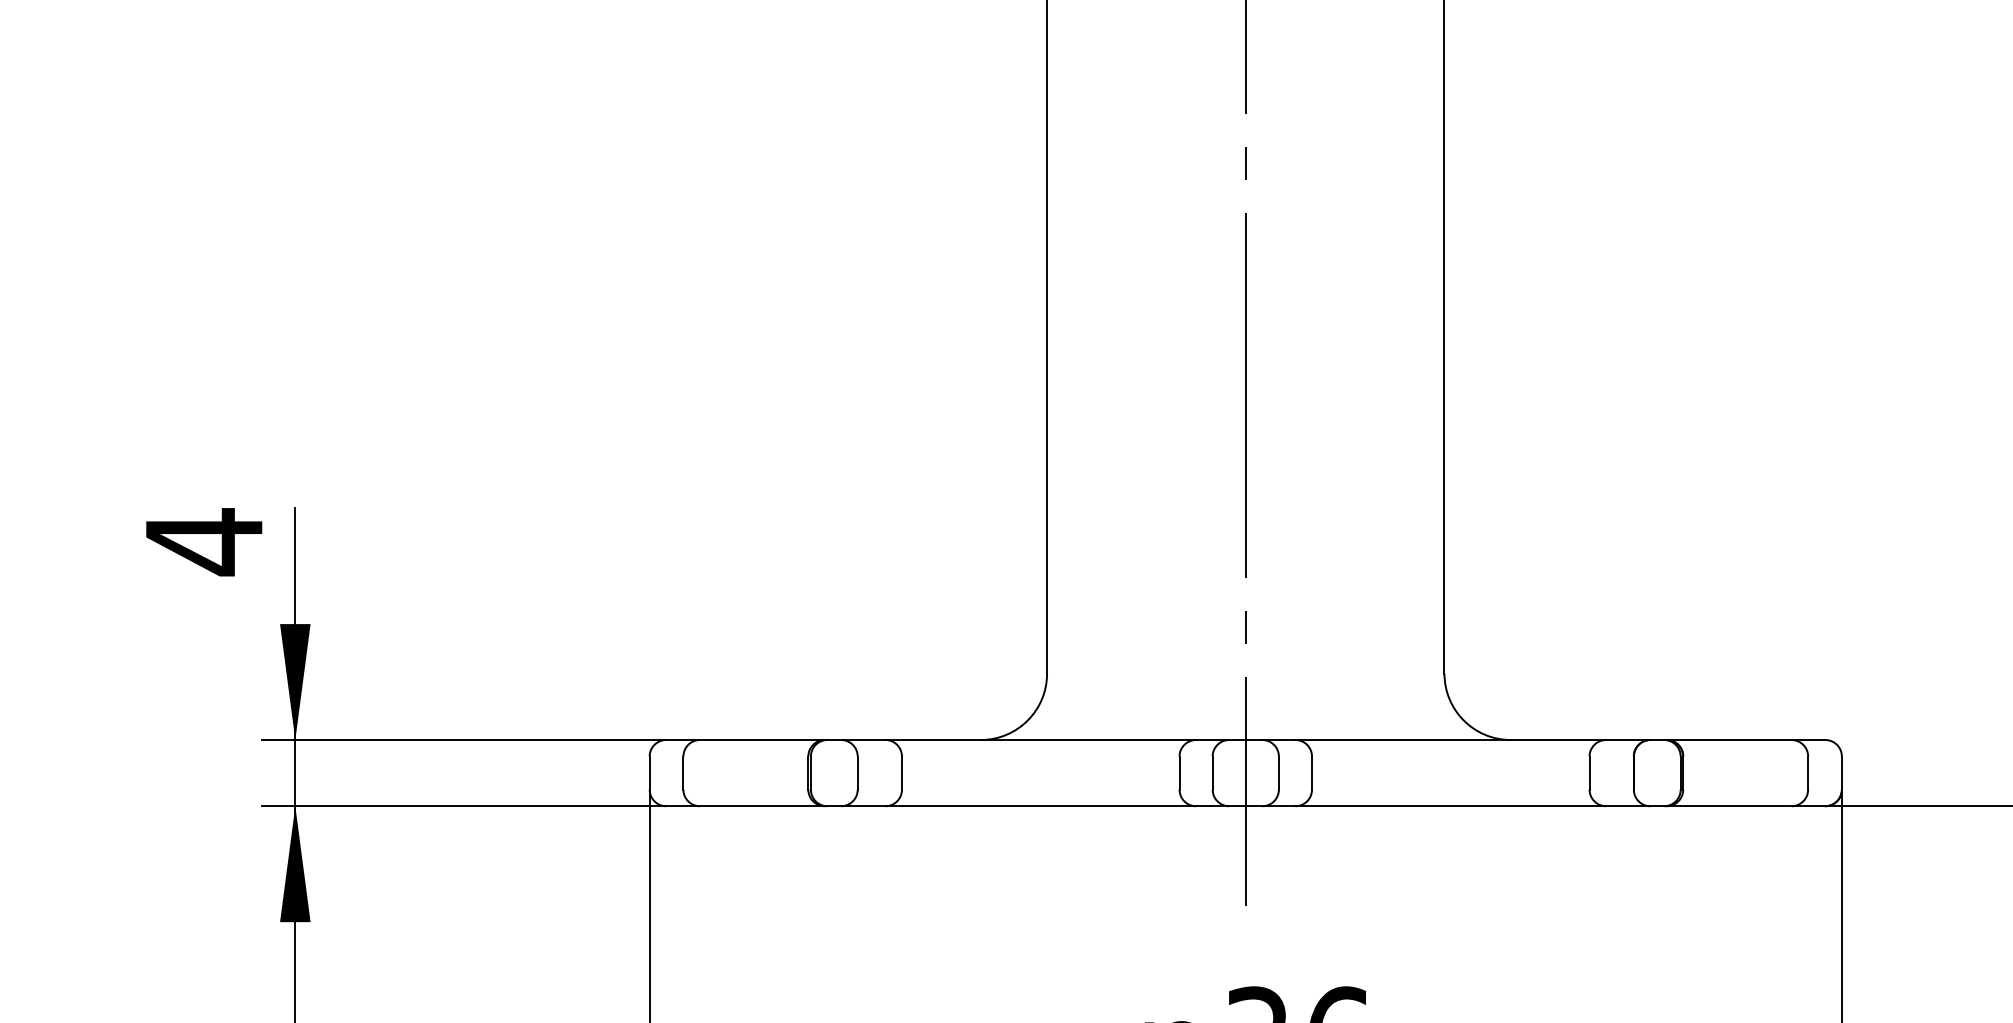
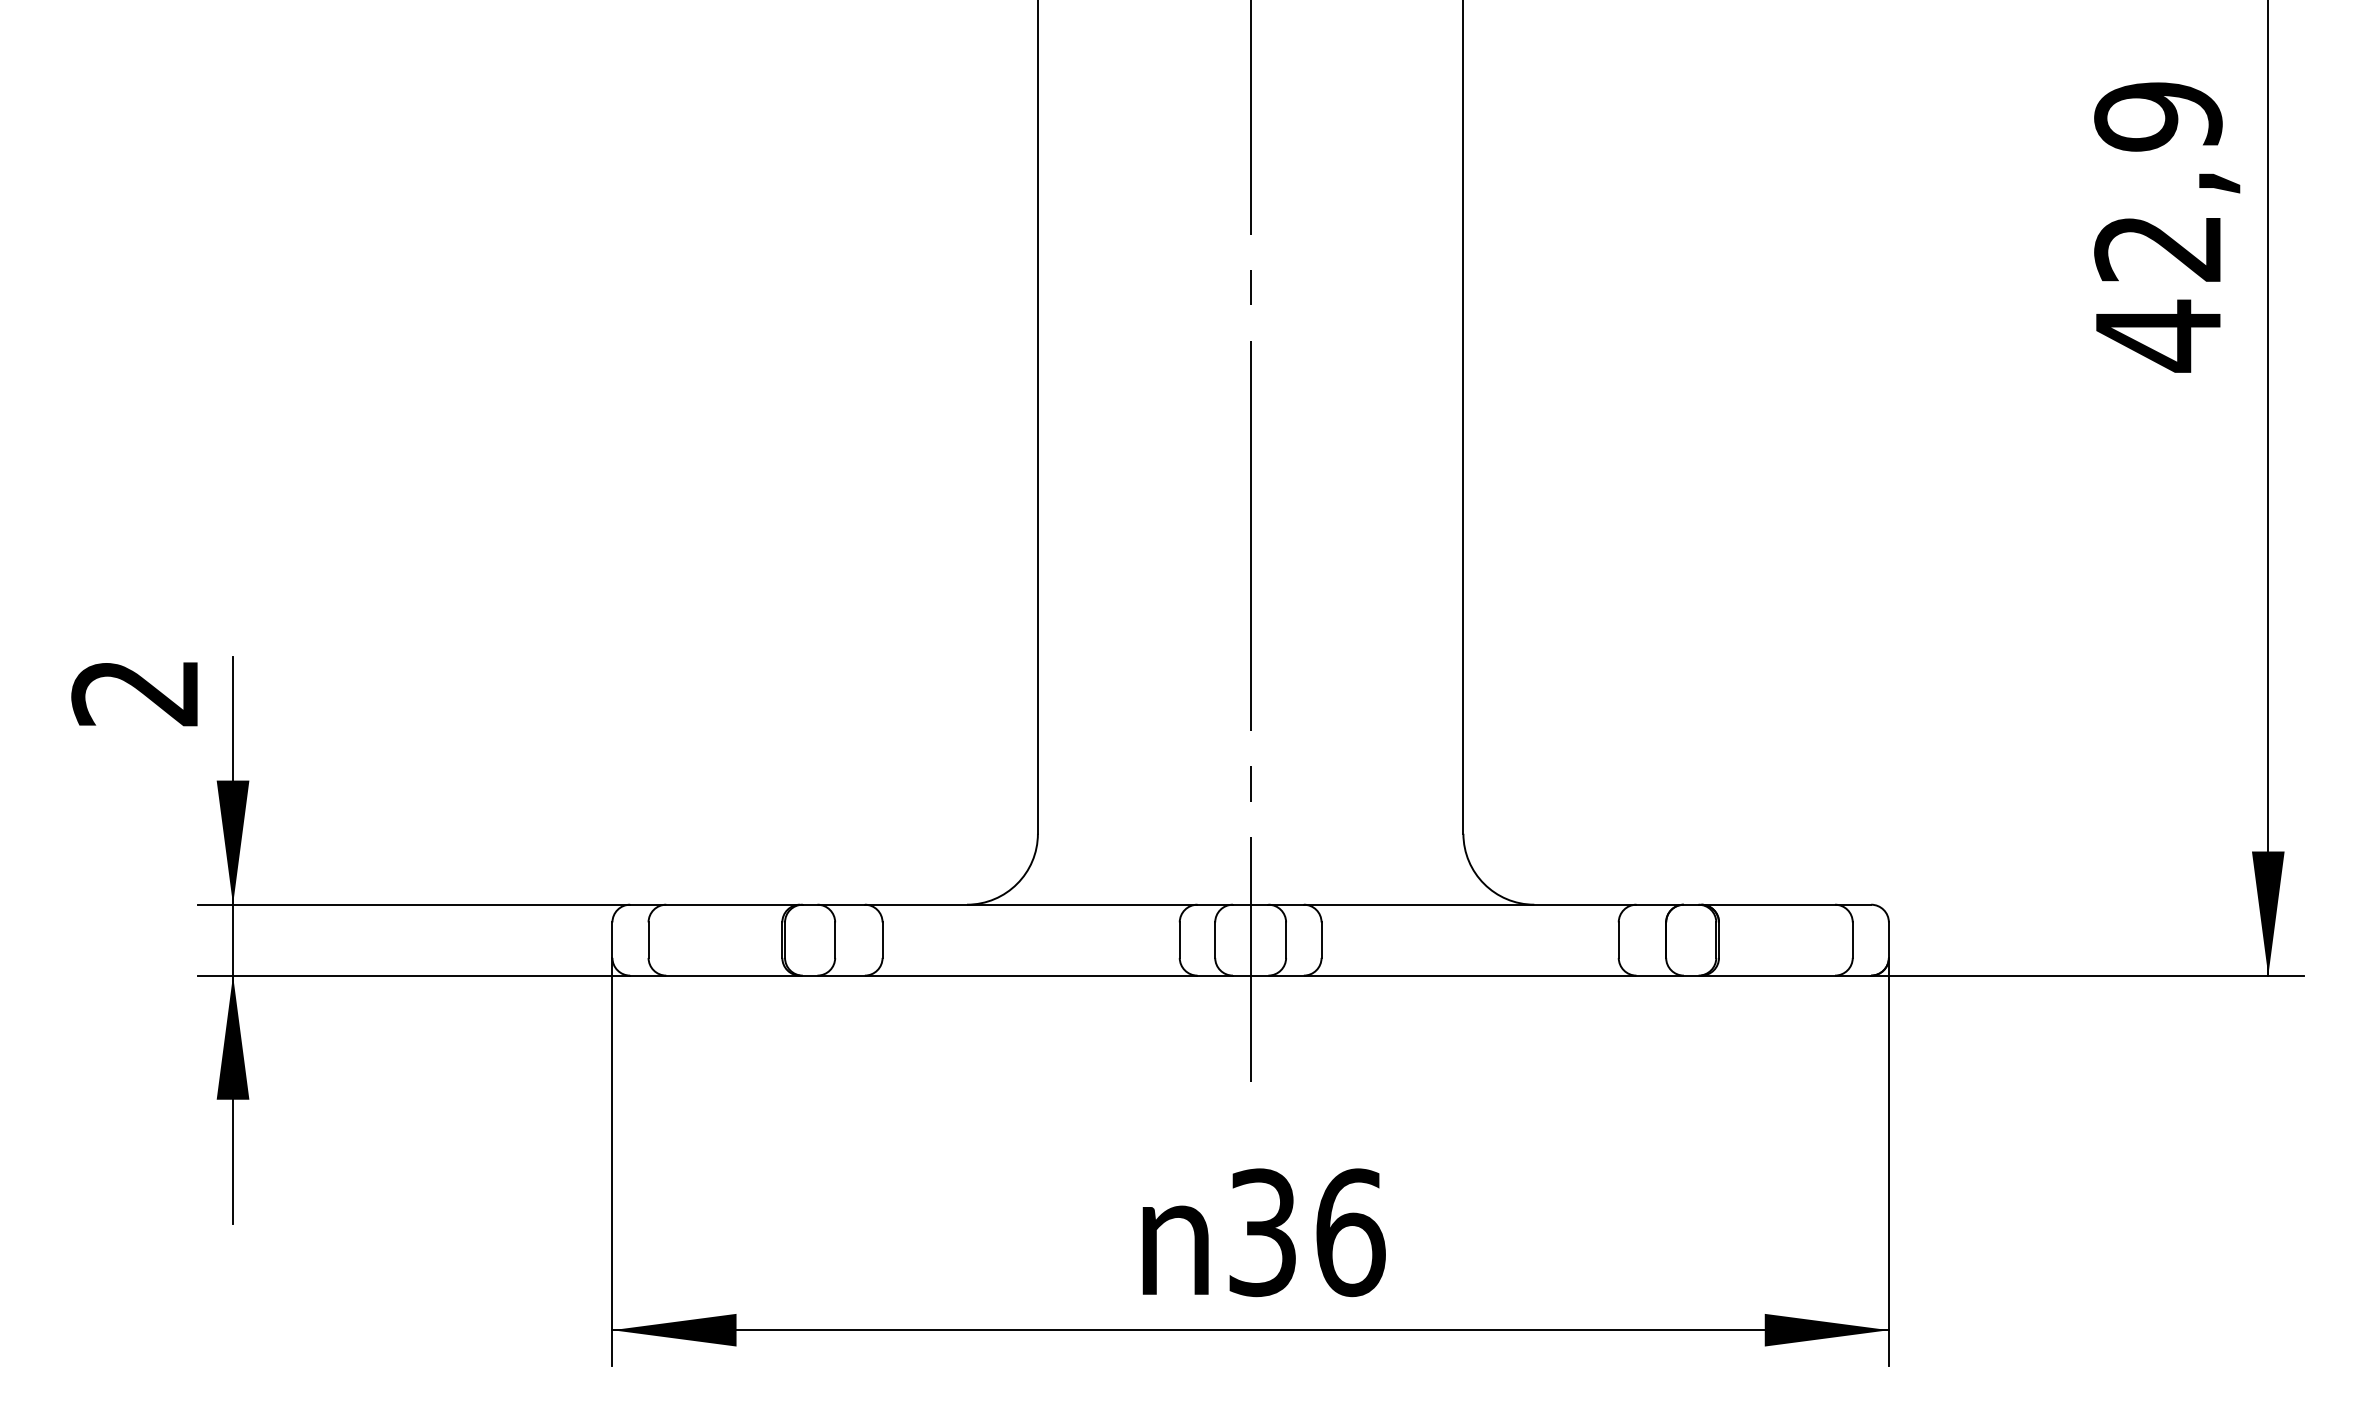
text: (203, 541) -> (134, 692), 4 -> 2

